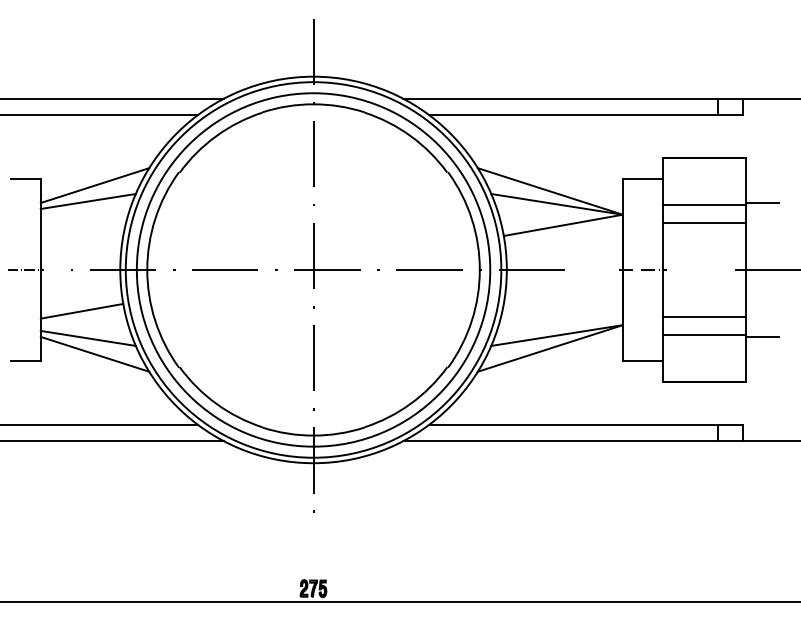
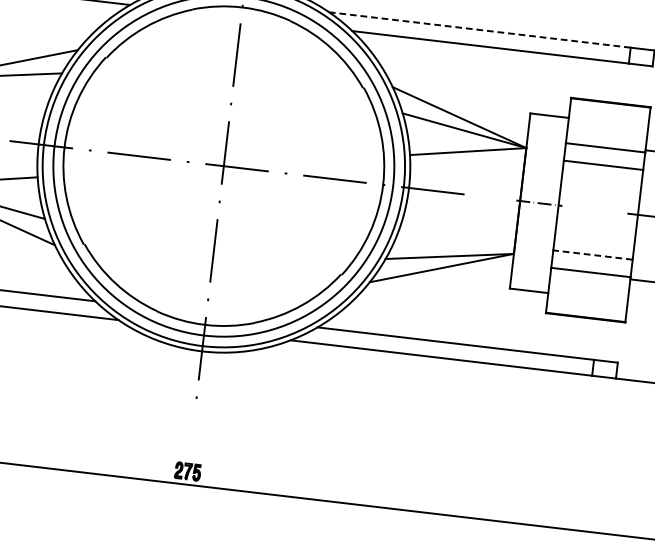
line: (560, 98) -> (479, 29), solid -> dashed
line: (703, 316) -> (592, 254), solid -> dashed

